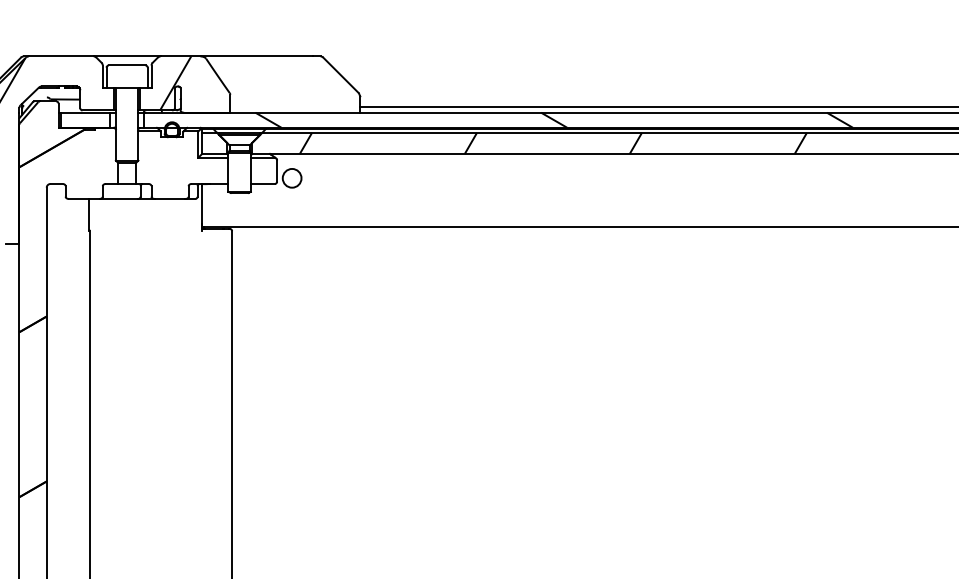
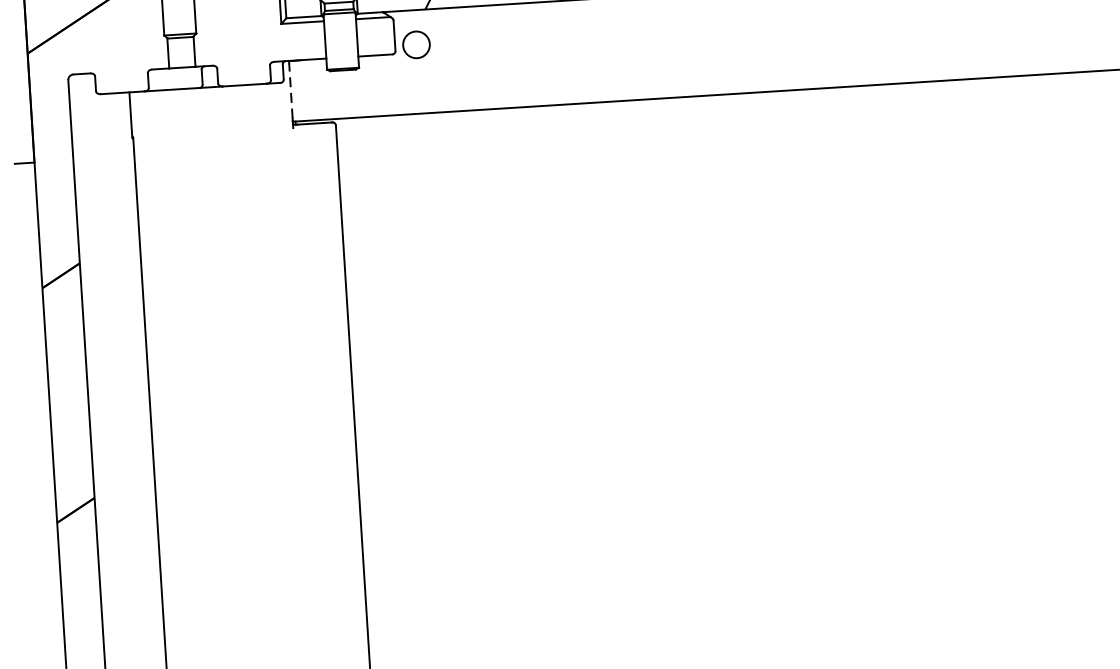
line: (202, 204) -> (291, 90), solid -> dashed

